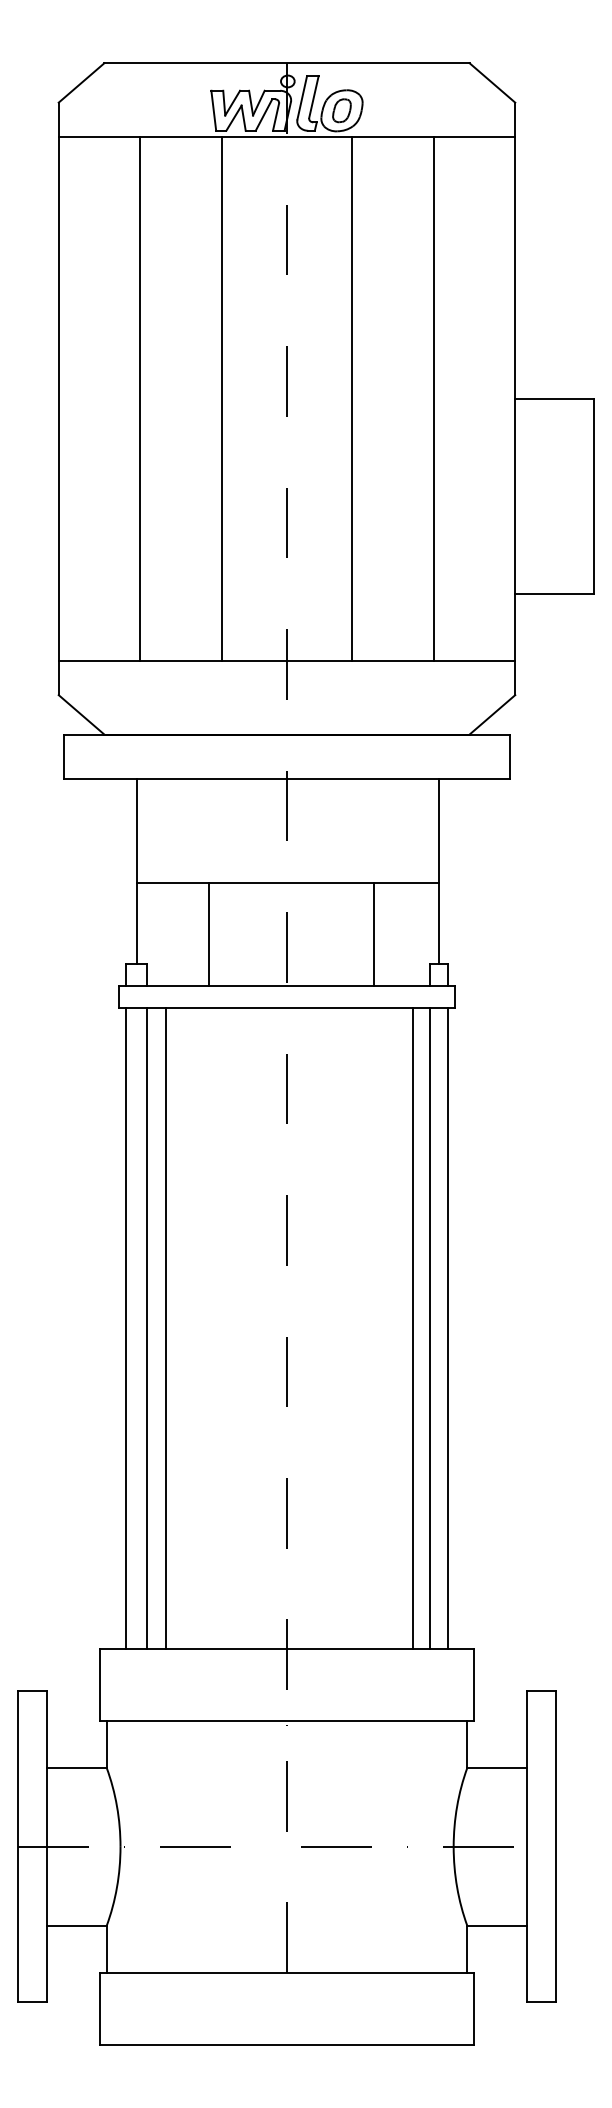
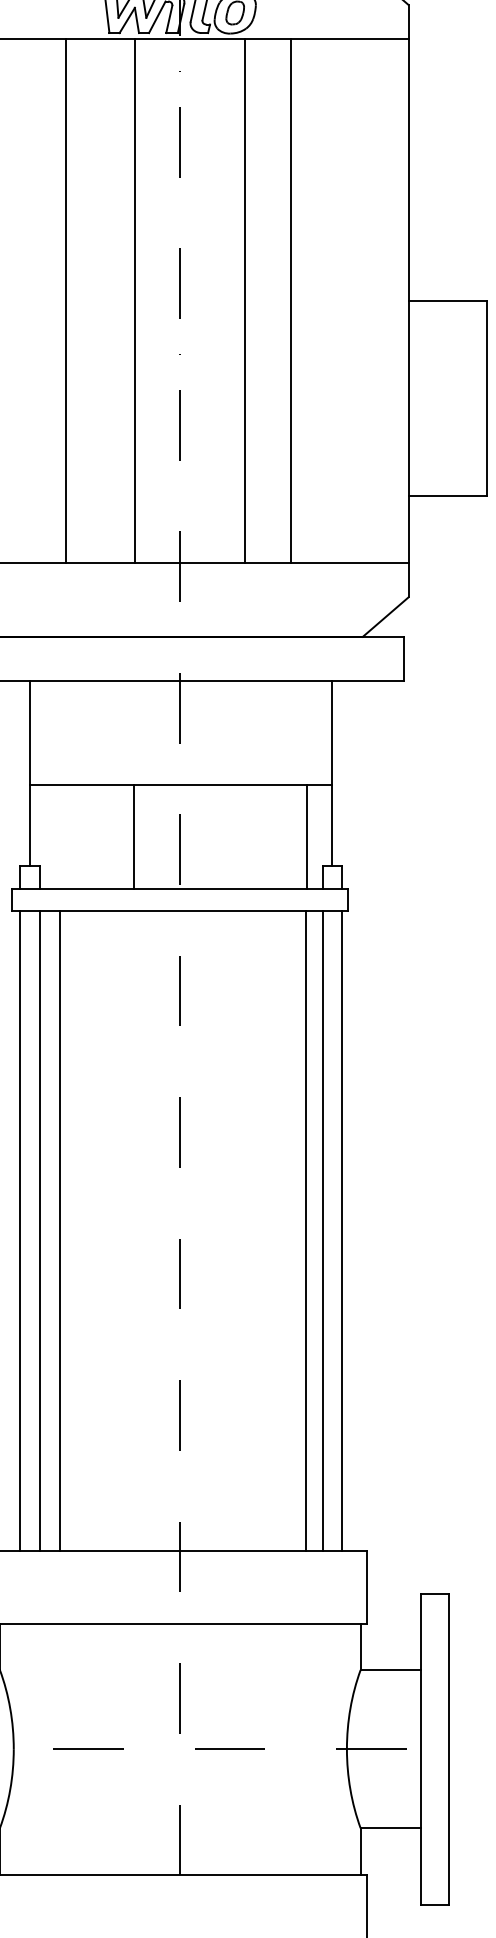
line: (139, 398) -> (65, 300), moved
line: (222, 398) -> (135, 300), moved
line: (434, 398) -> (290, 300), moved
line: (209, 934) -> (134, 836), moved
line: (374, 934) -> (306, 836), moved

